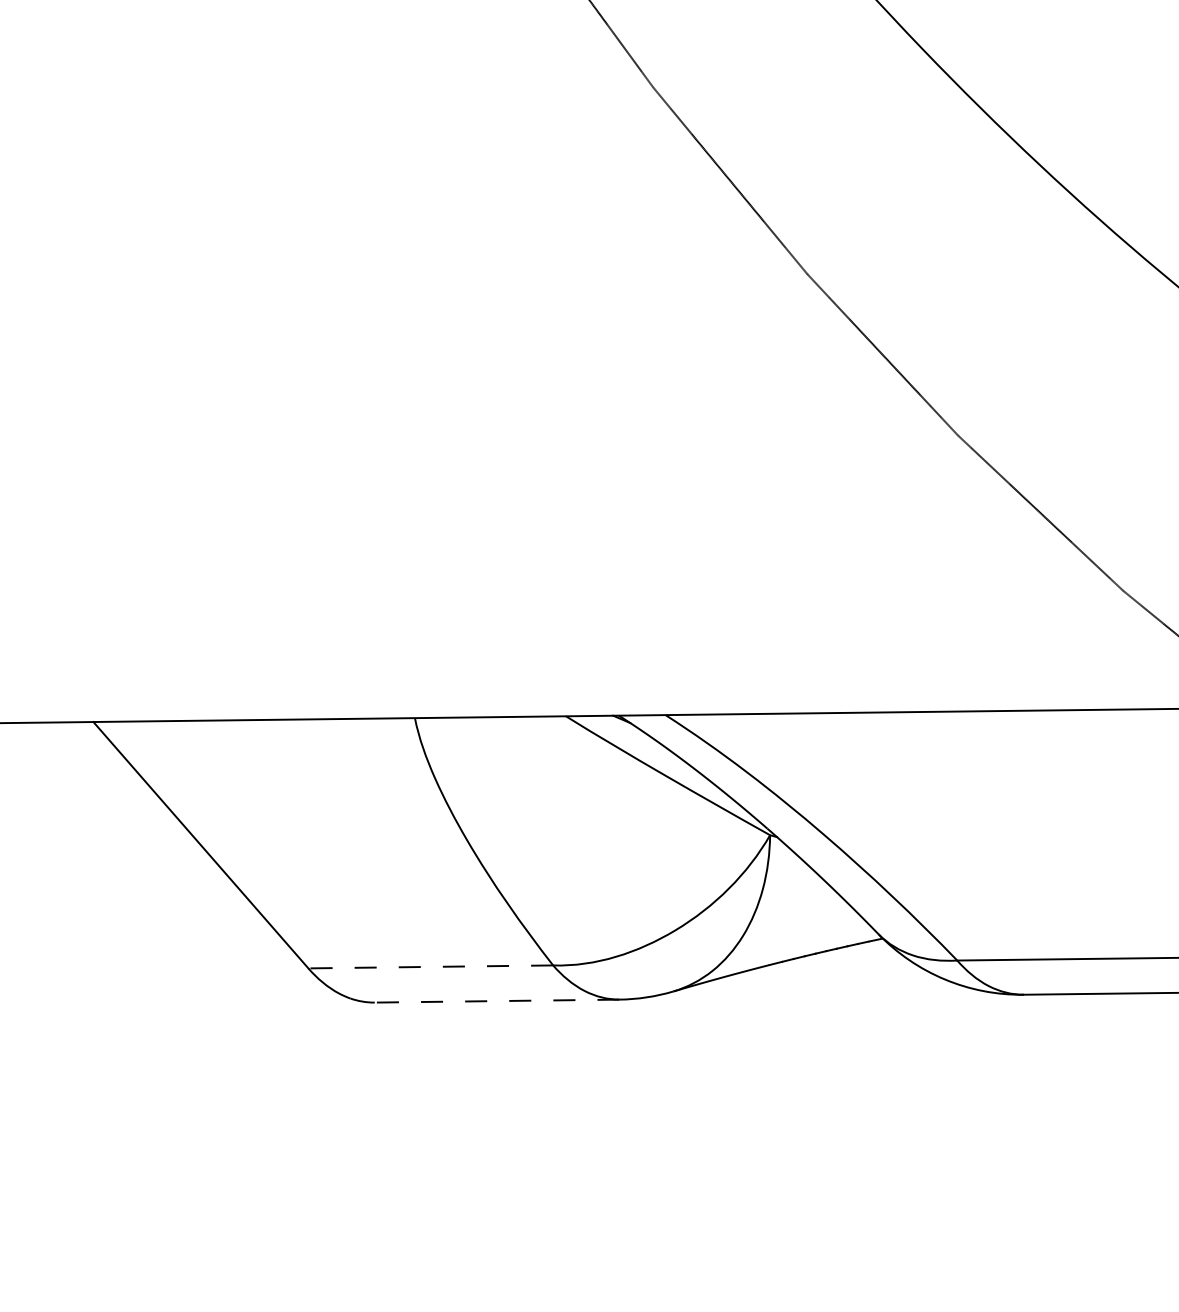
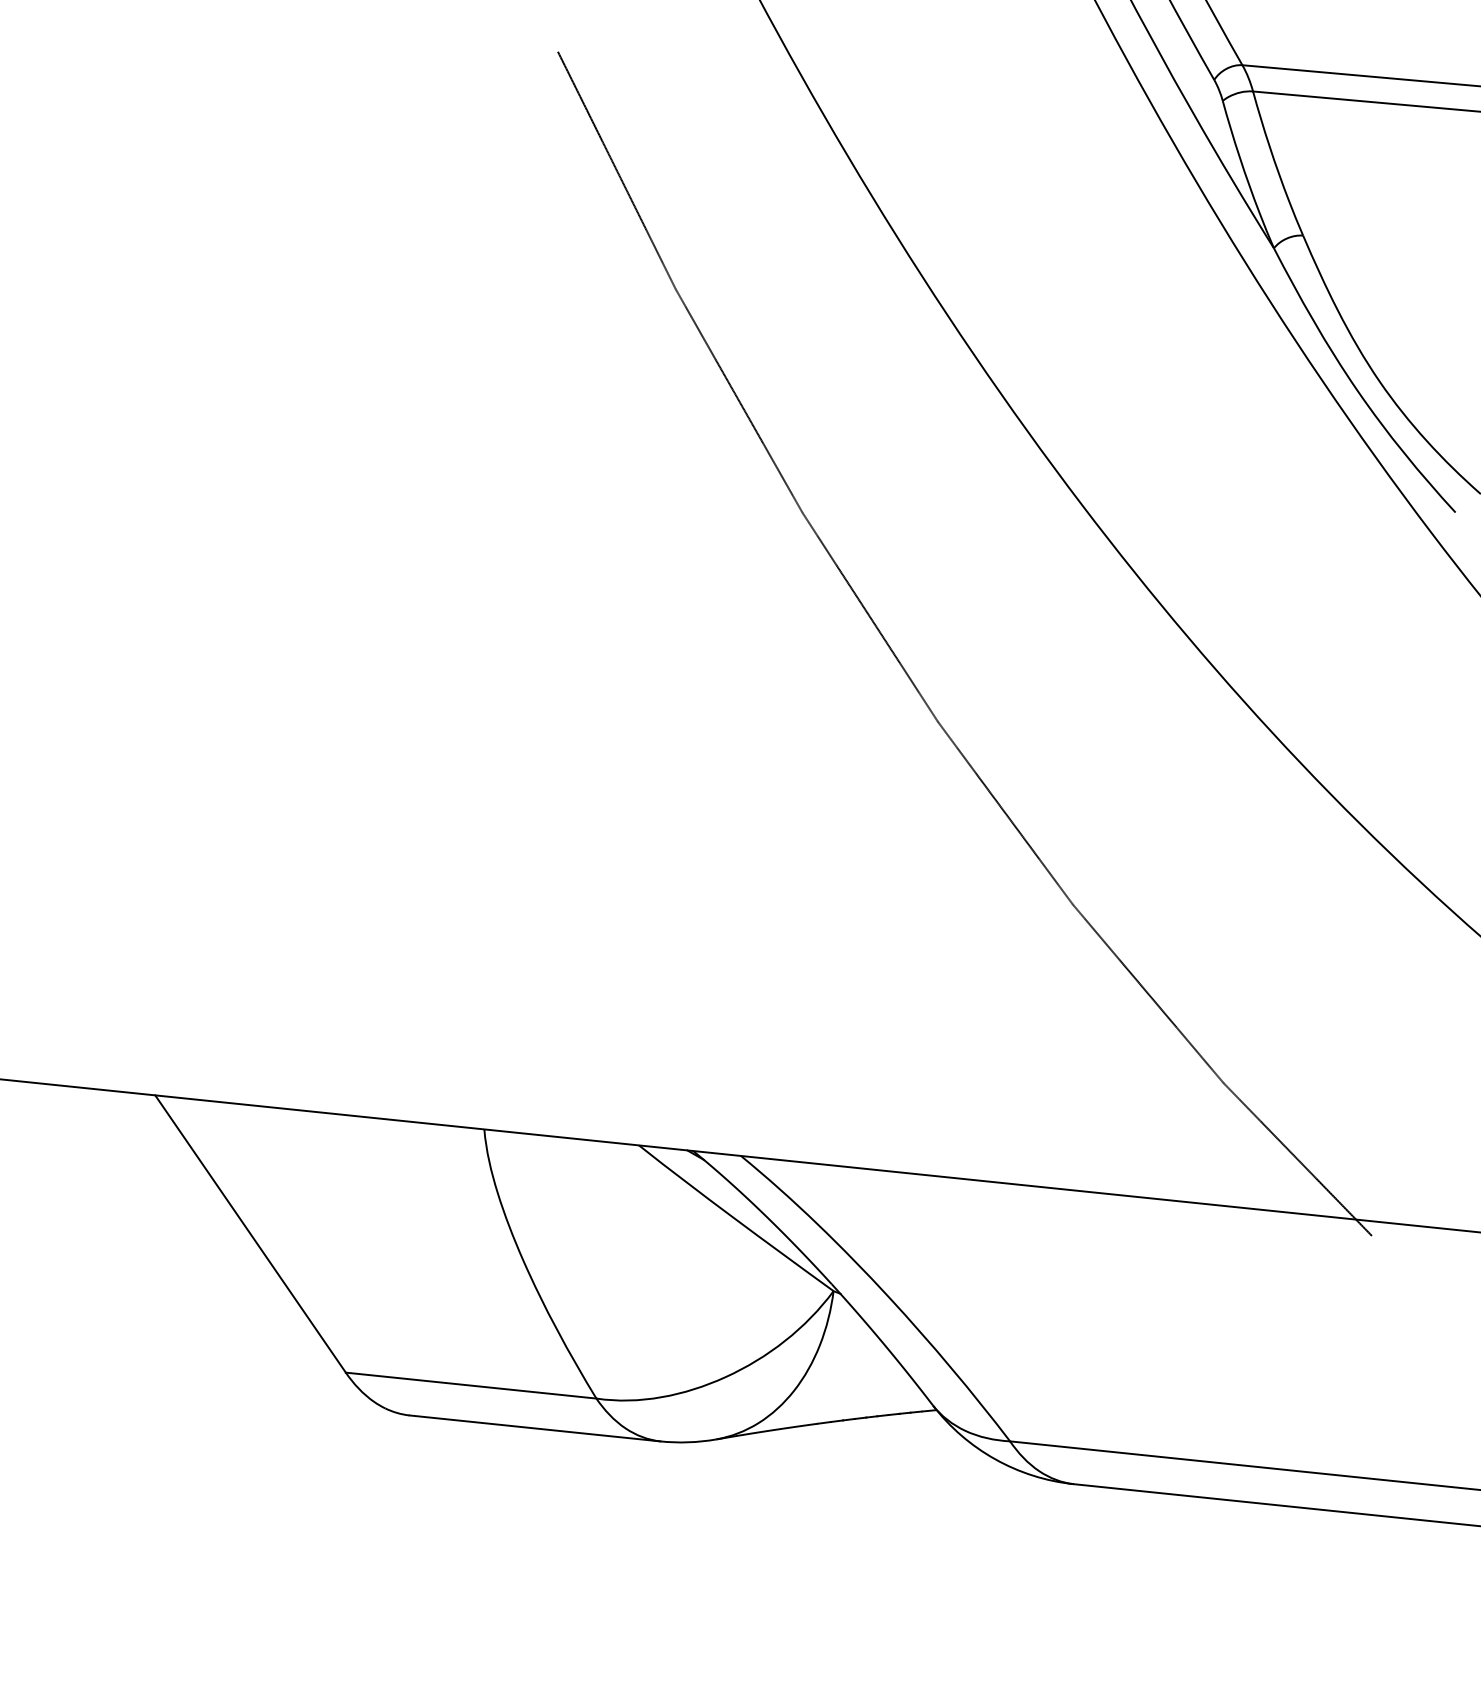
line: (431, 966) -> (471, 1385), dashed -> solid
line: (496, 1001) -> (534, 1428), dashed -> solid

